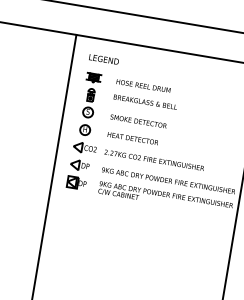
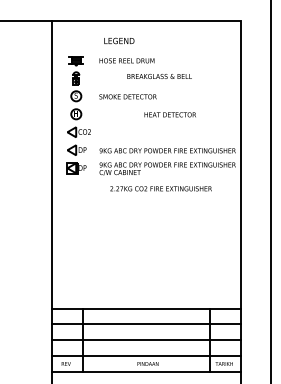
text: (104, 59) -> (119, 40), moved
text: (145, 102) -> (159, 76), moved
text: (132, 138) -> (169, 114), moved
text: (153, 159) -> (160, 188), moved

